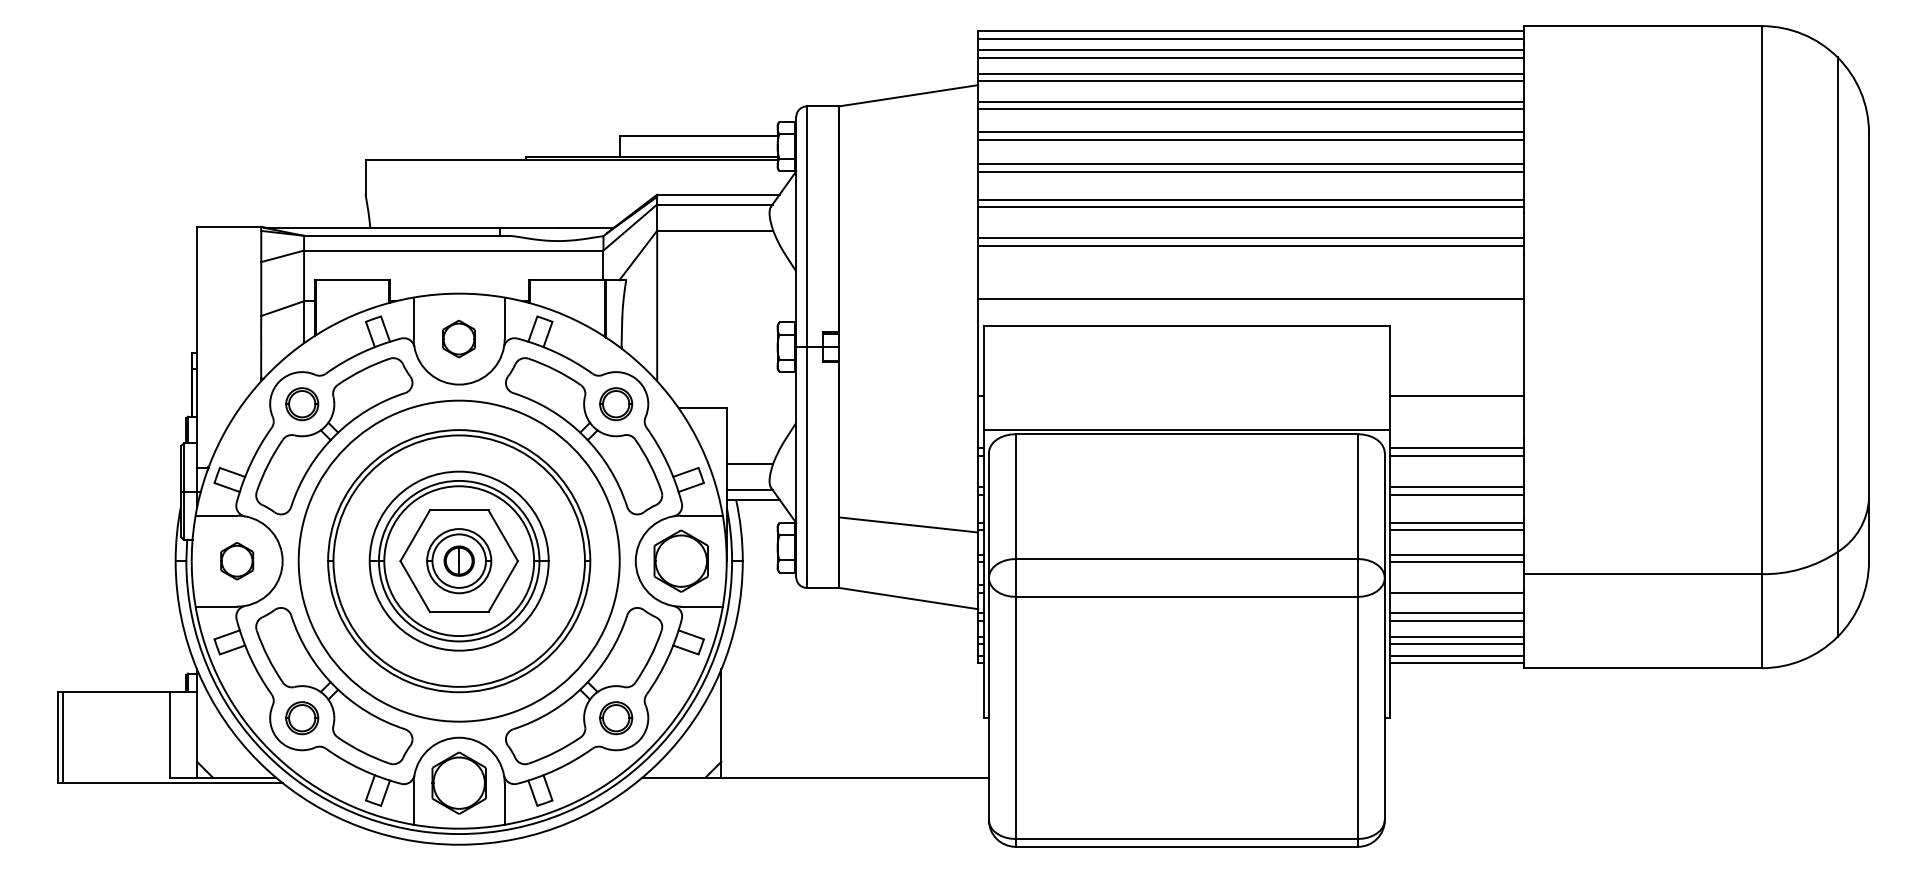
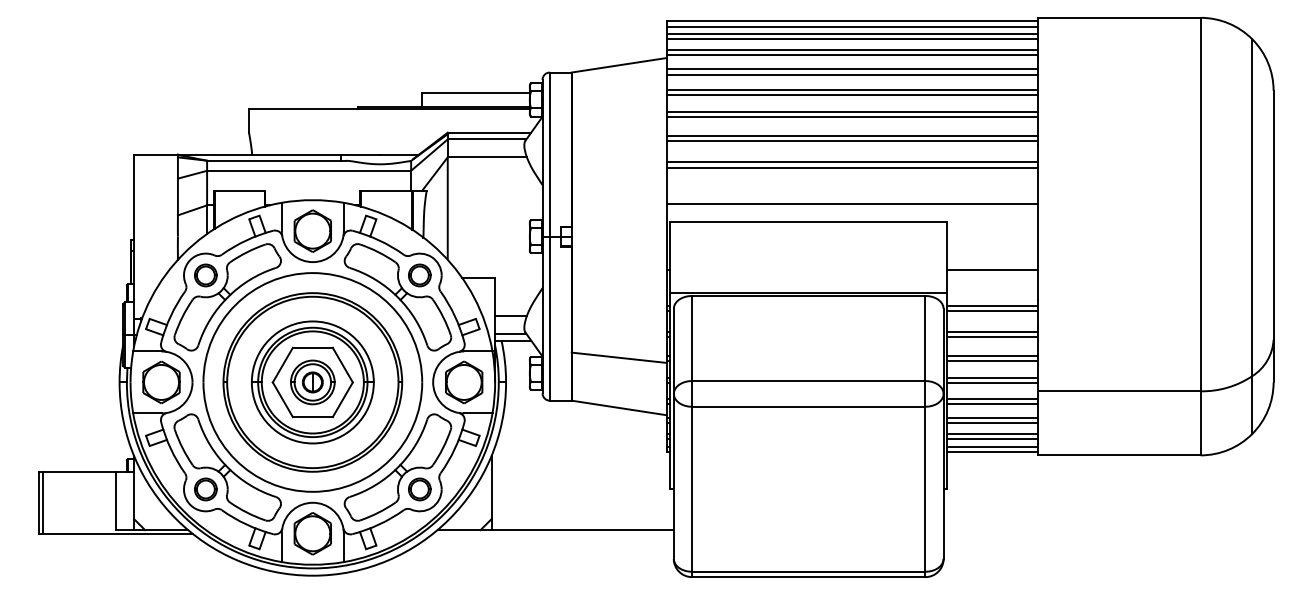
part: (458, 338) -> (312, 230), size x1.67
part: (237, 561) -> (161, 382), size x1.67
line: (1456, 584) -> (992, 398), added

